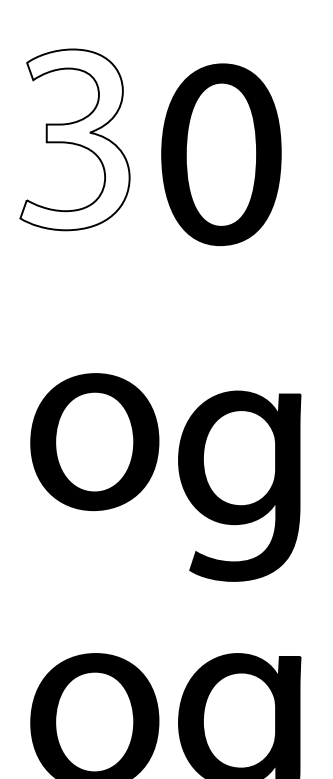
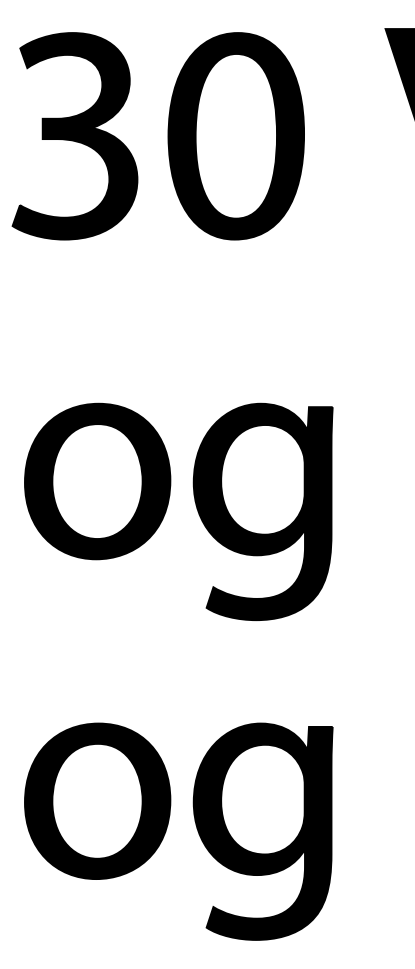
fill: (74, 140) -> (74, 136), added
part: (220, 154) -> (235, 136), moved
part: (239, 485) -> (262, 511), moved

